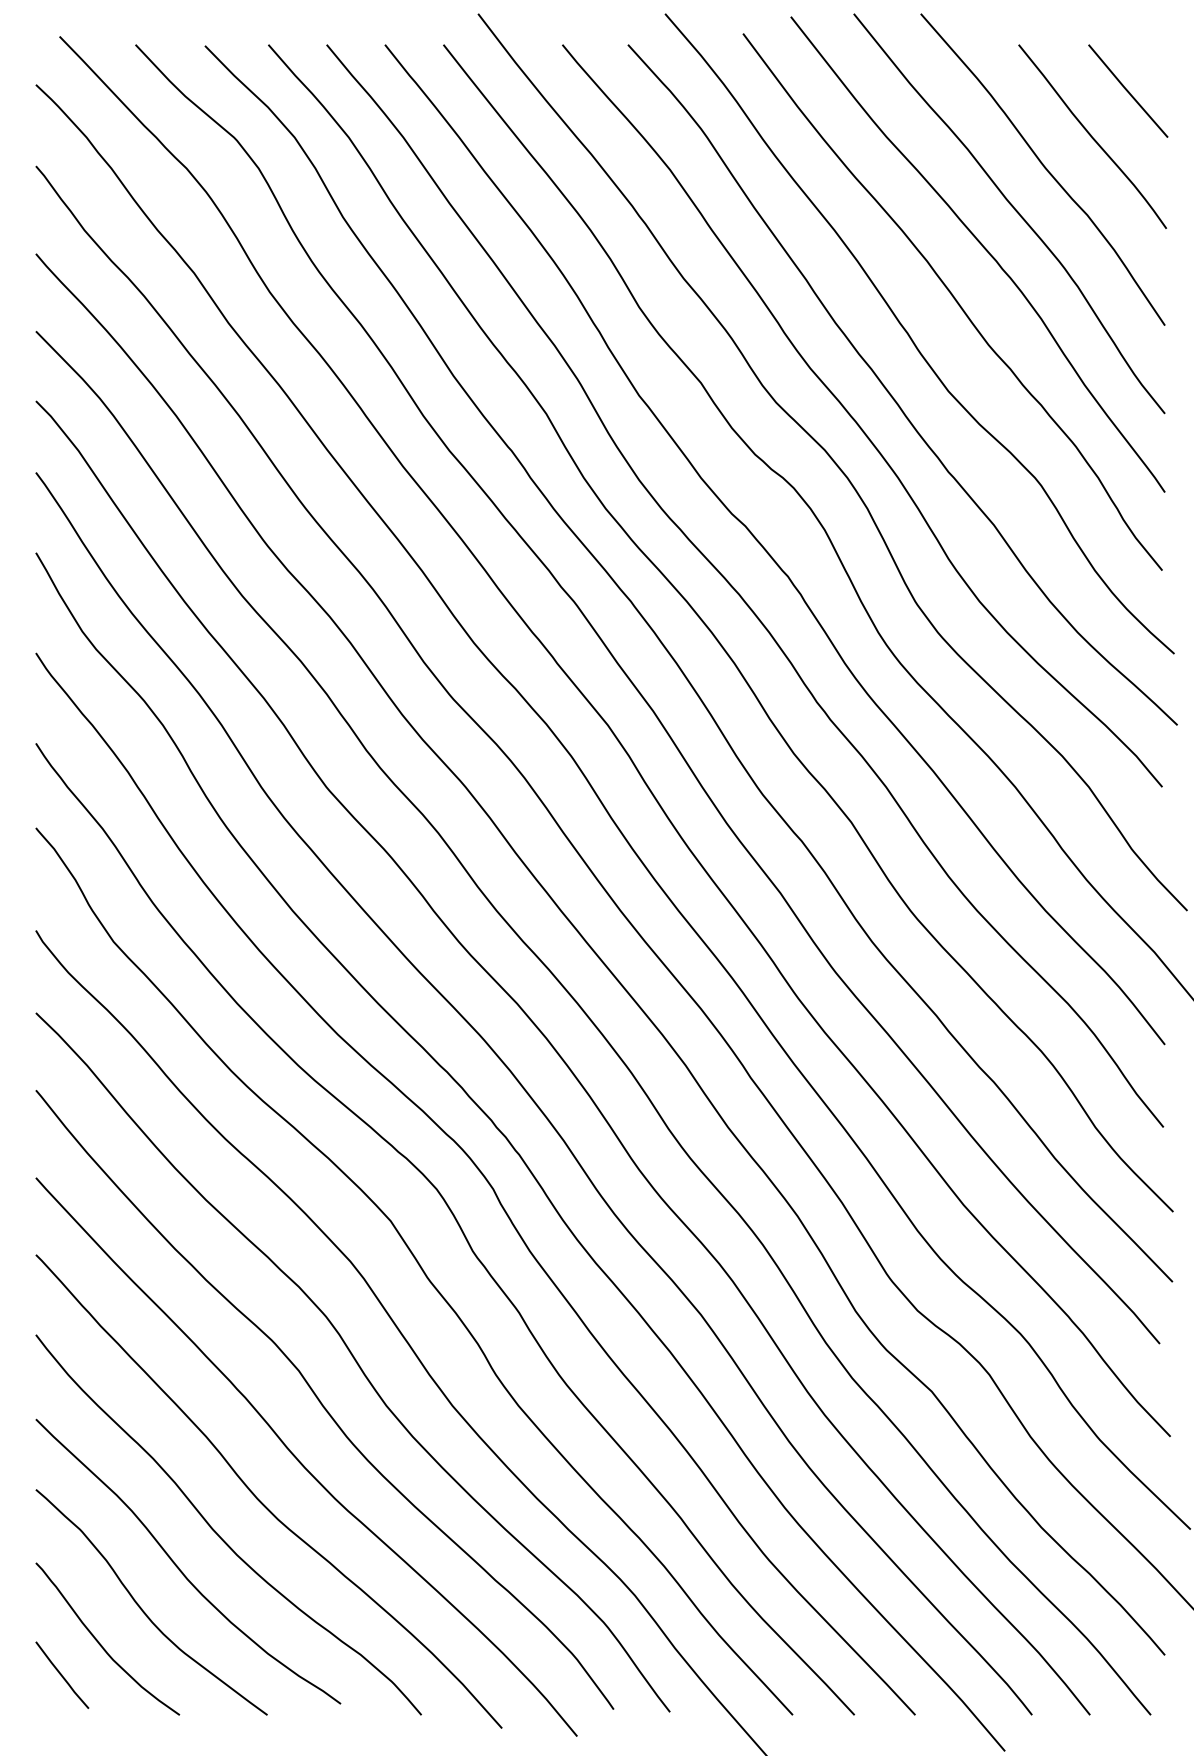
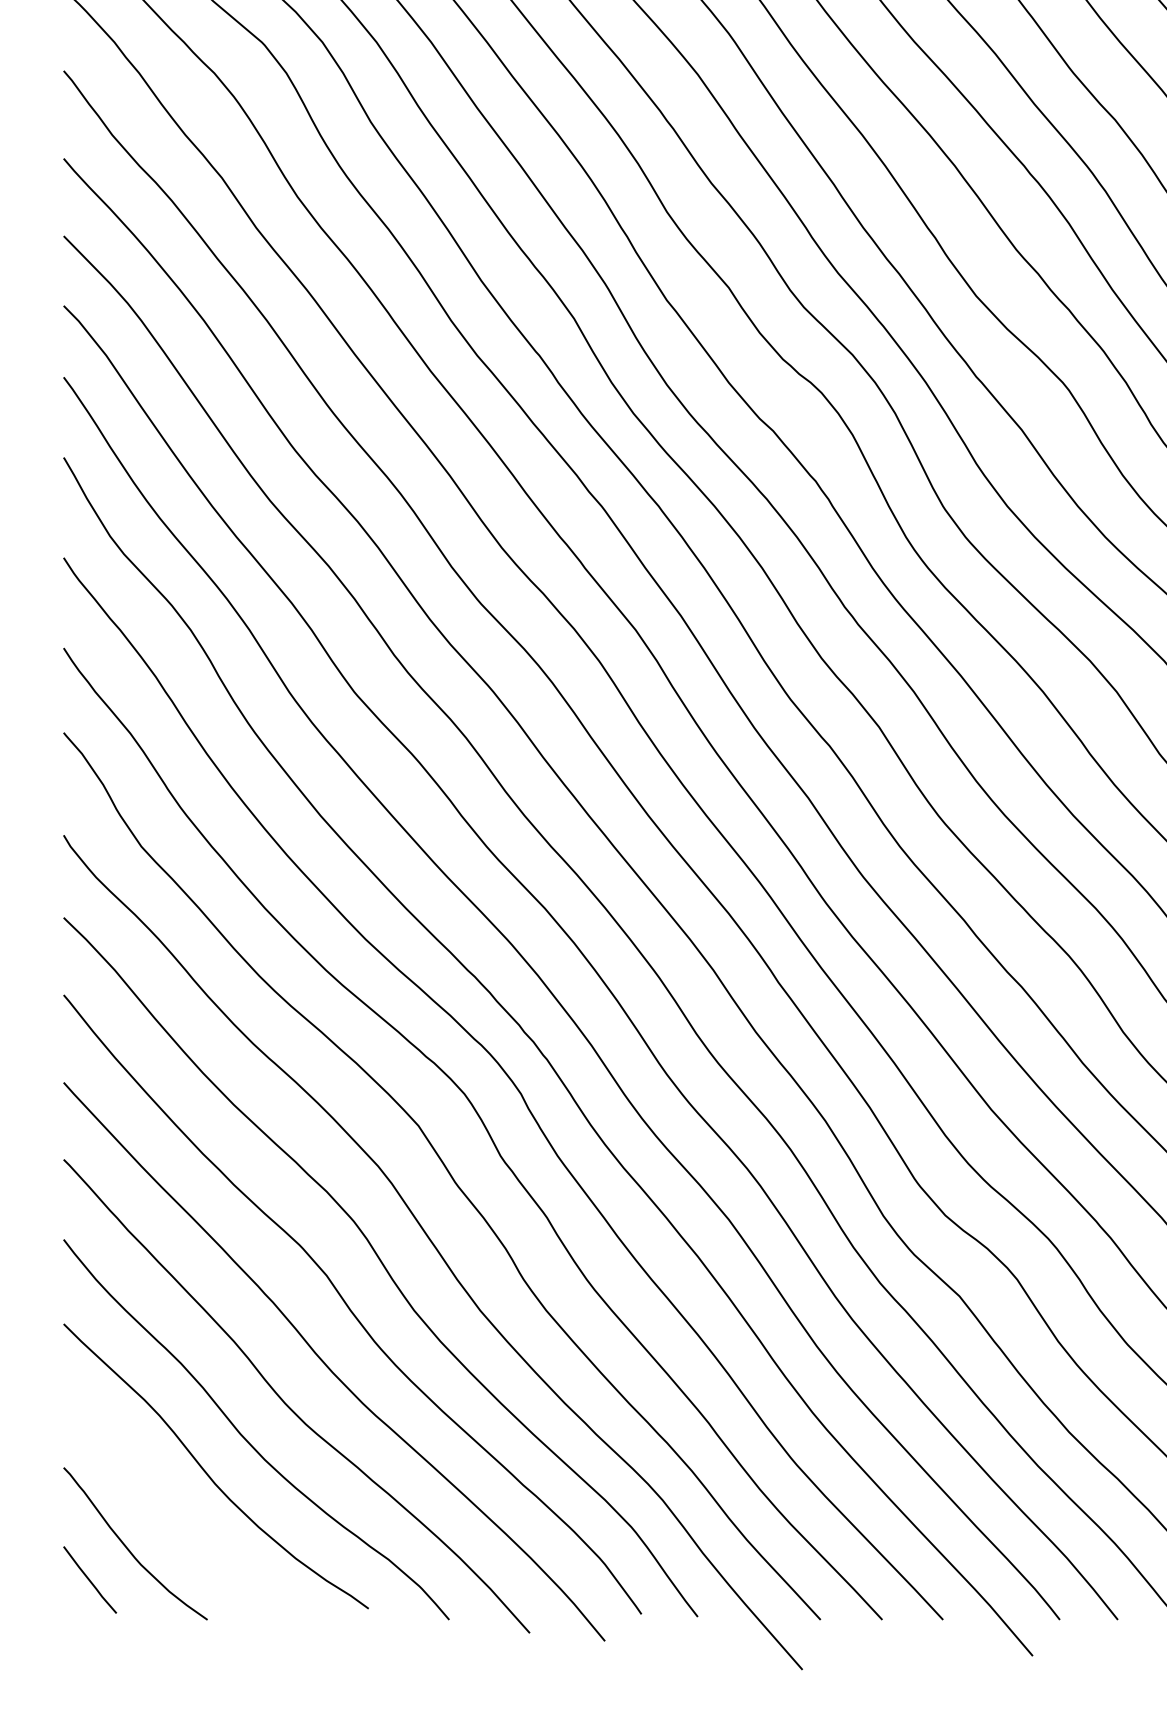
curve: (142, 1608) -> (170, 1513), removed

